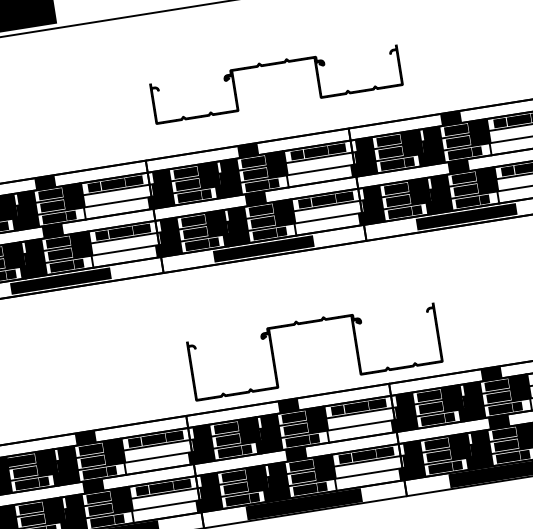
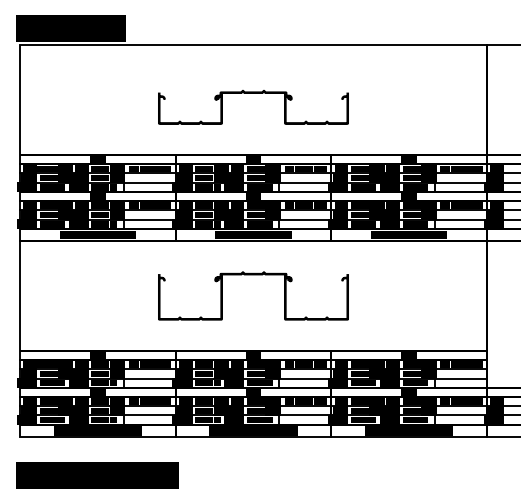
part: (273, 64) -> (253, 93), moved
part: (310, 323) -> (253, 275), moved

